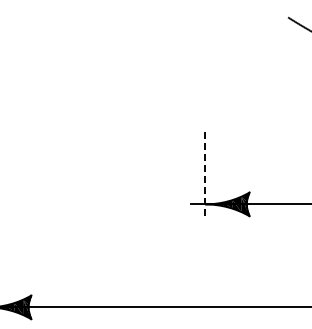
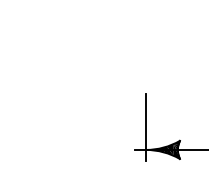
line: (205, 175) -> (146, 127), dashed -> solid

